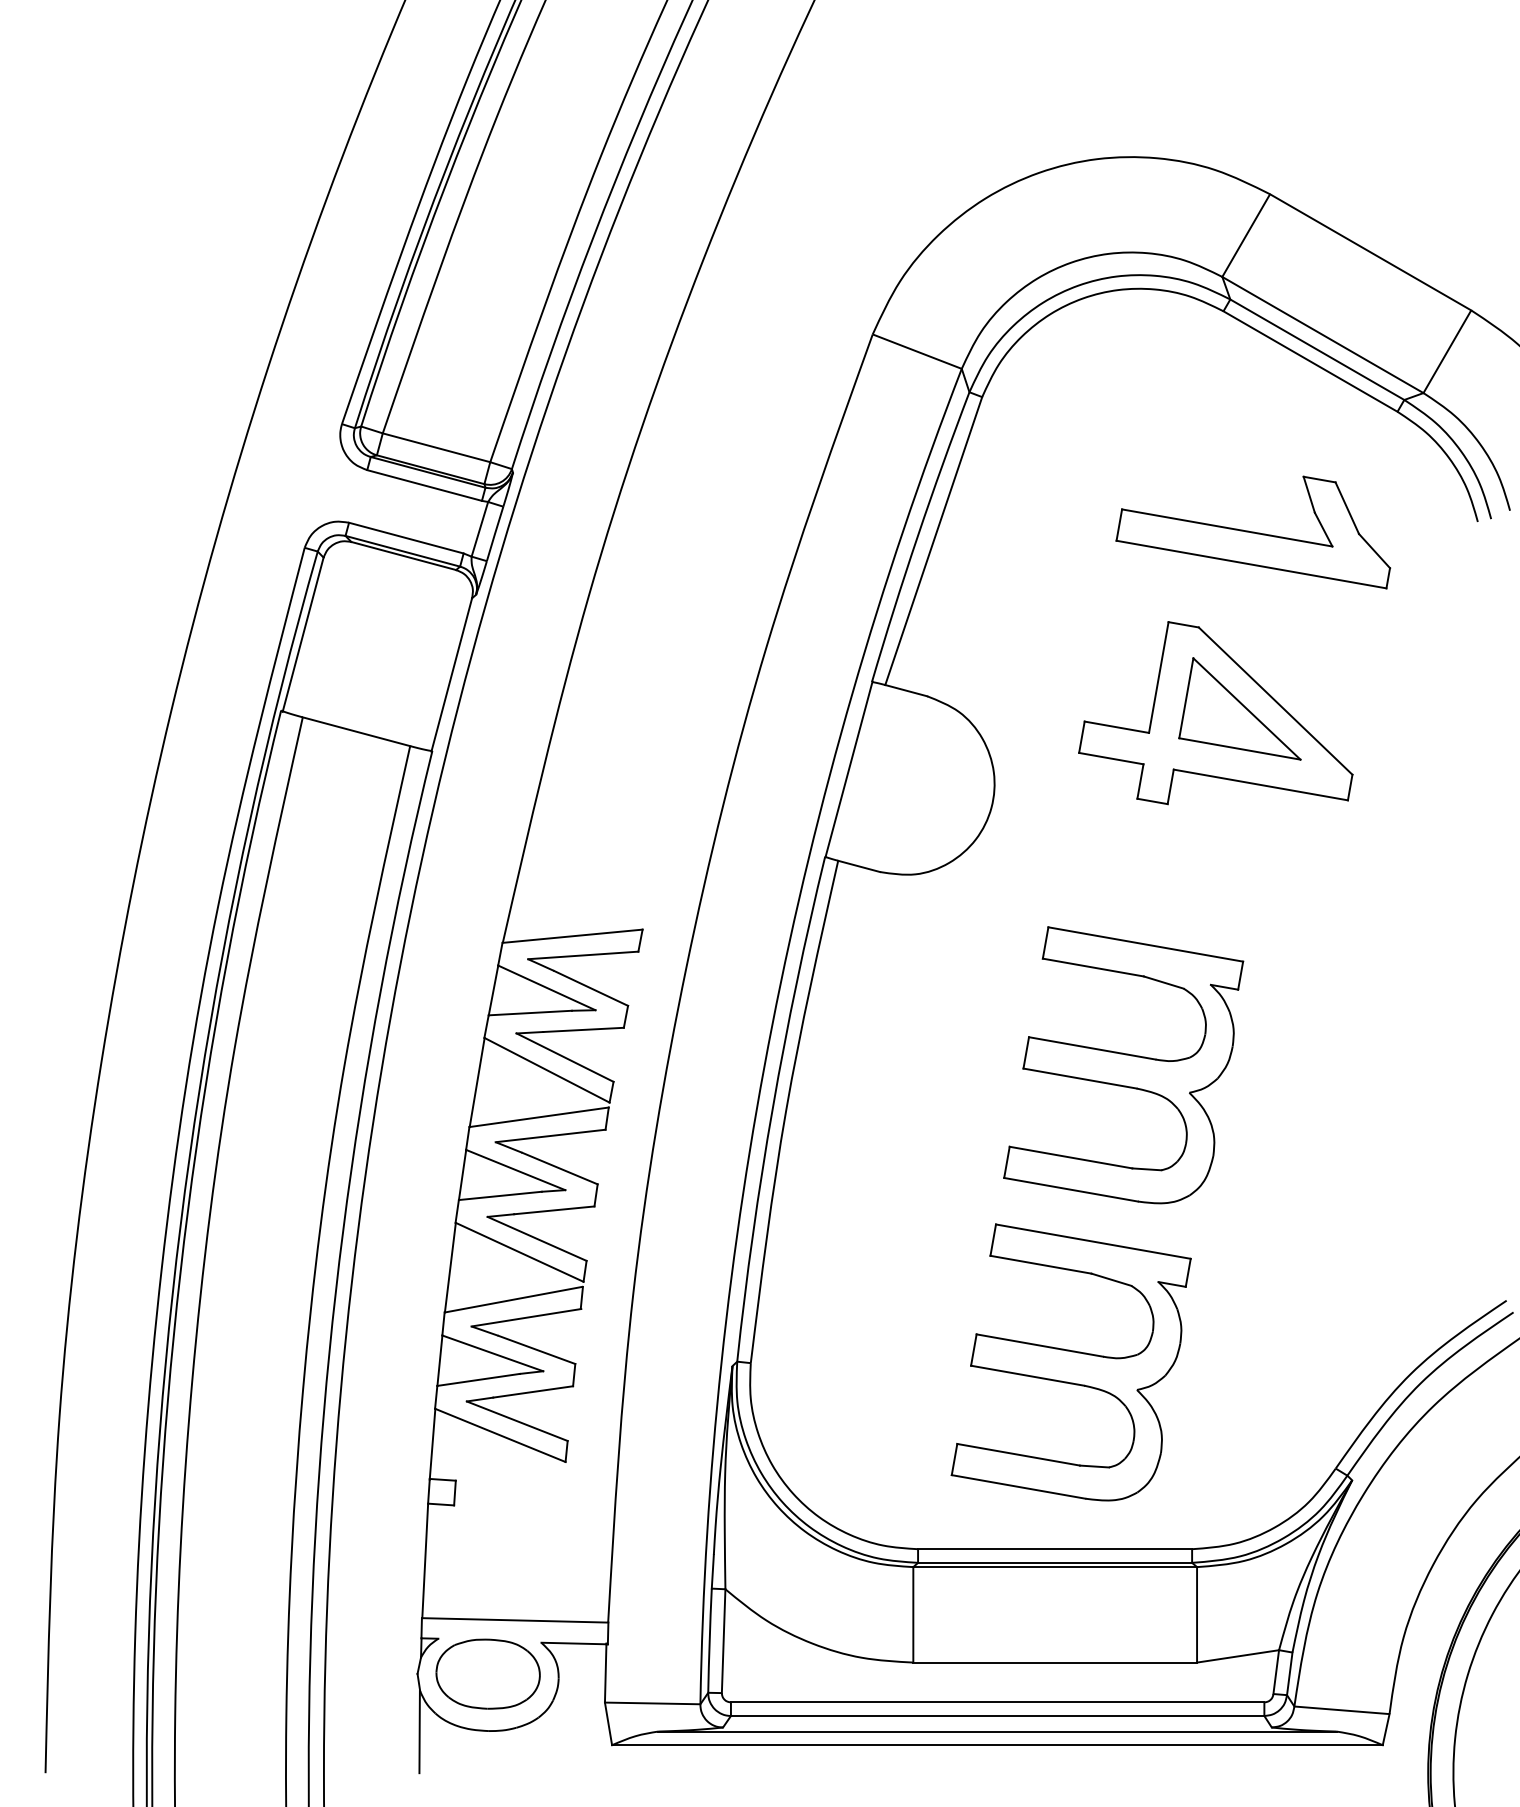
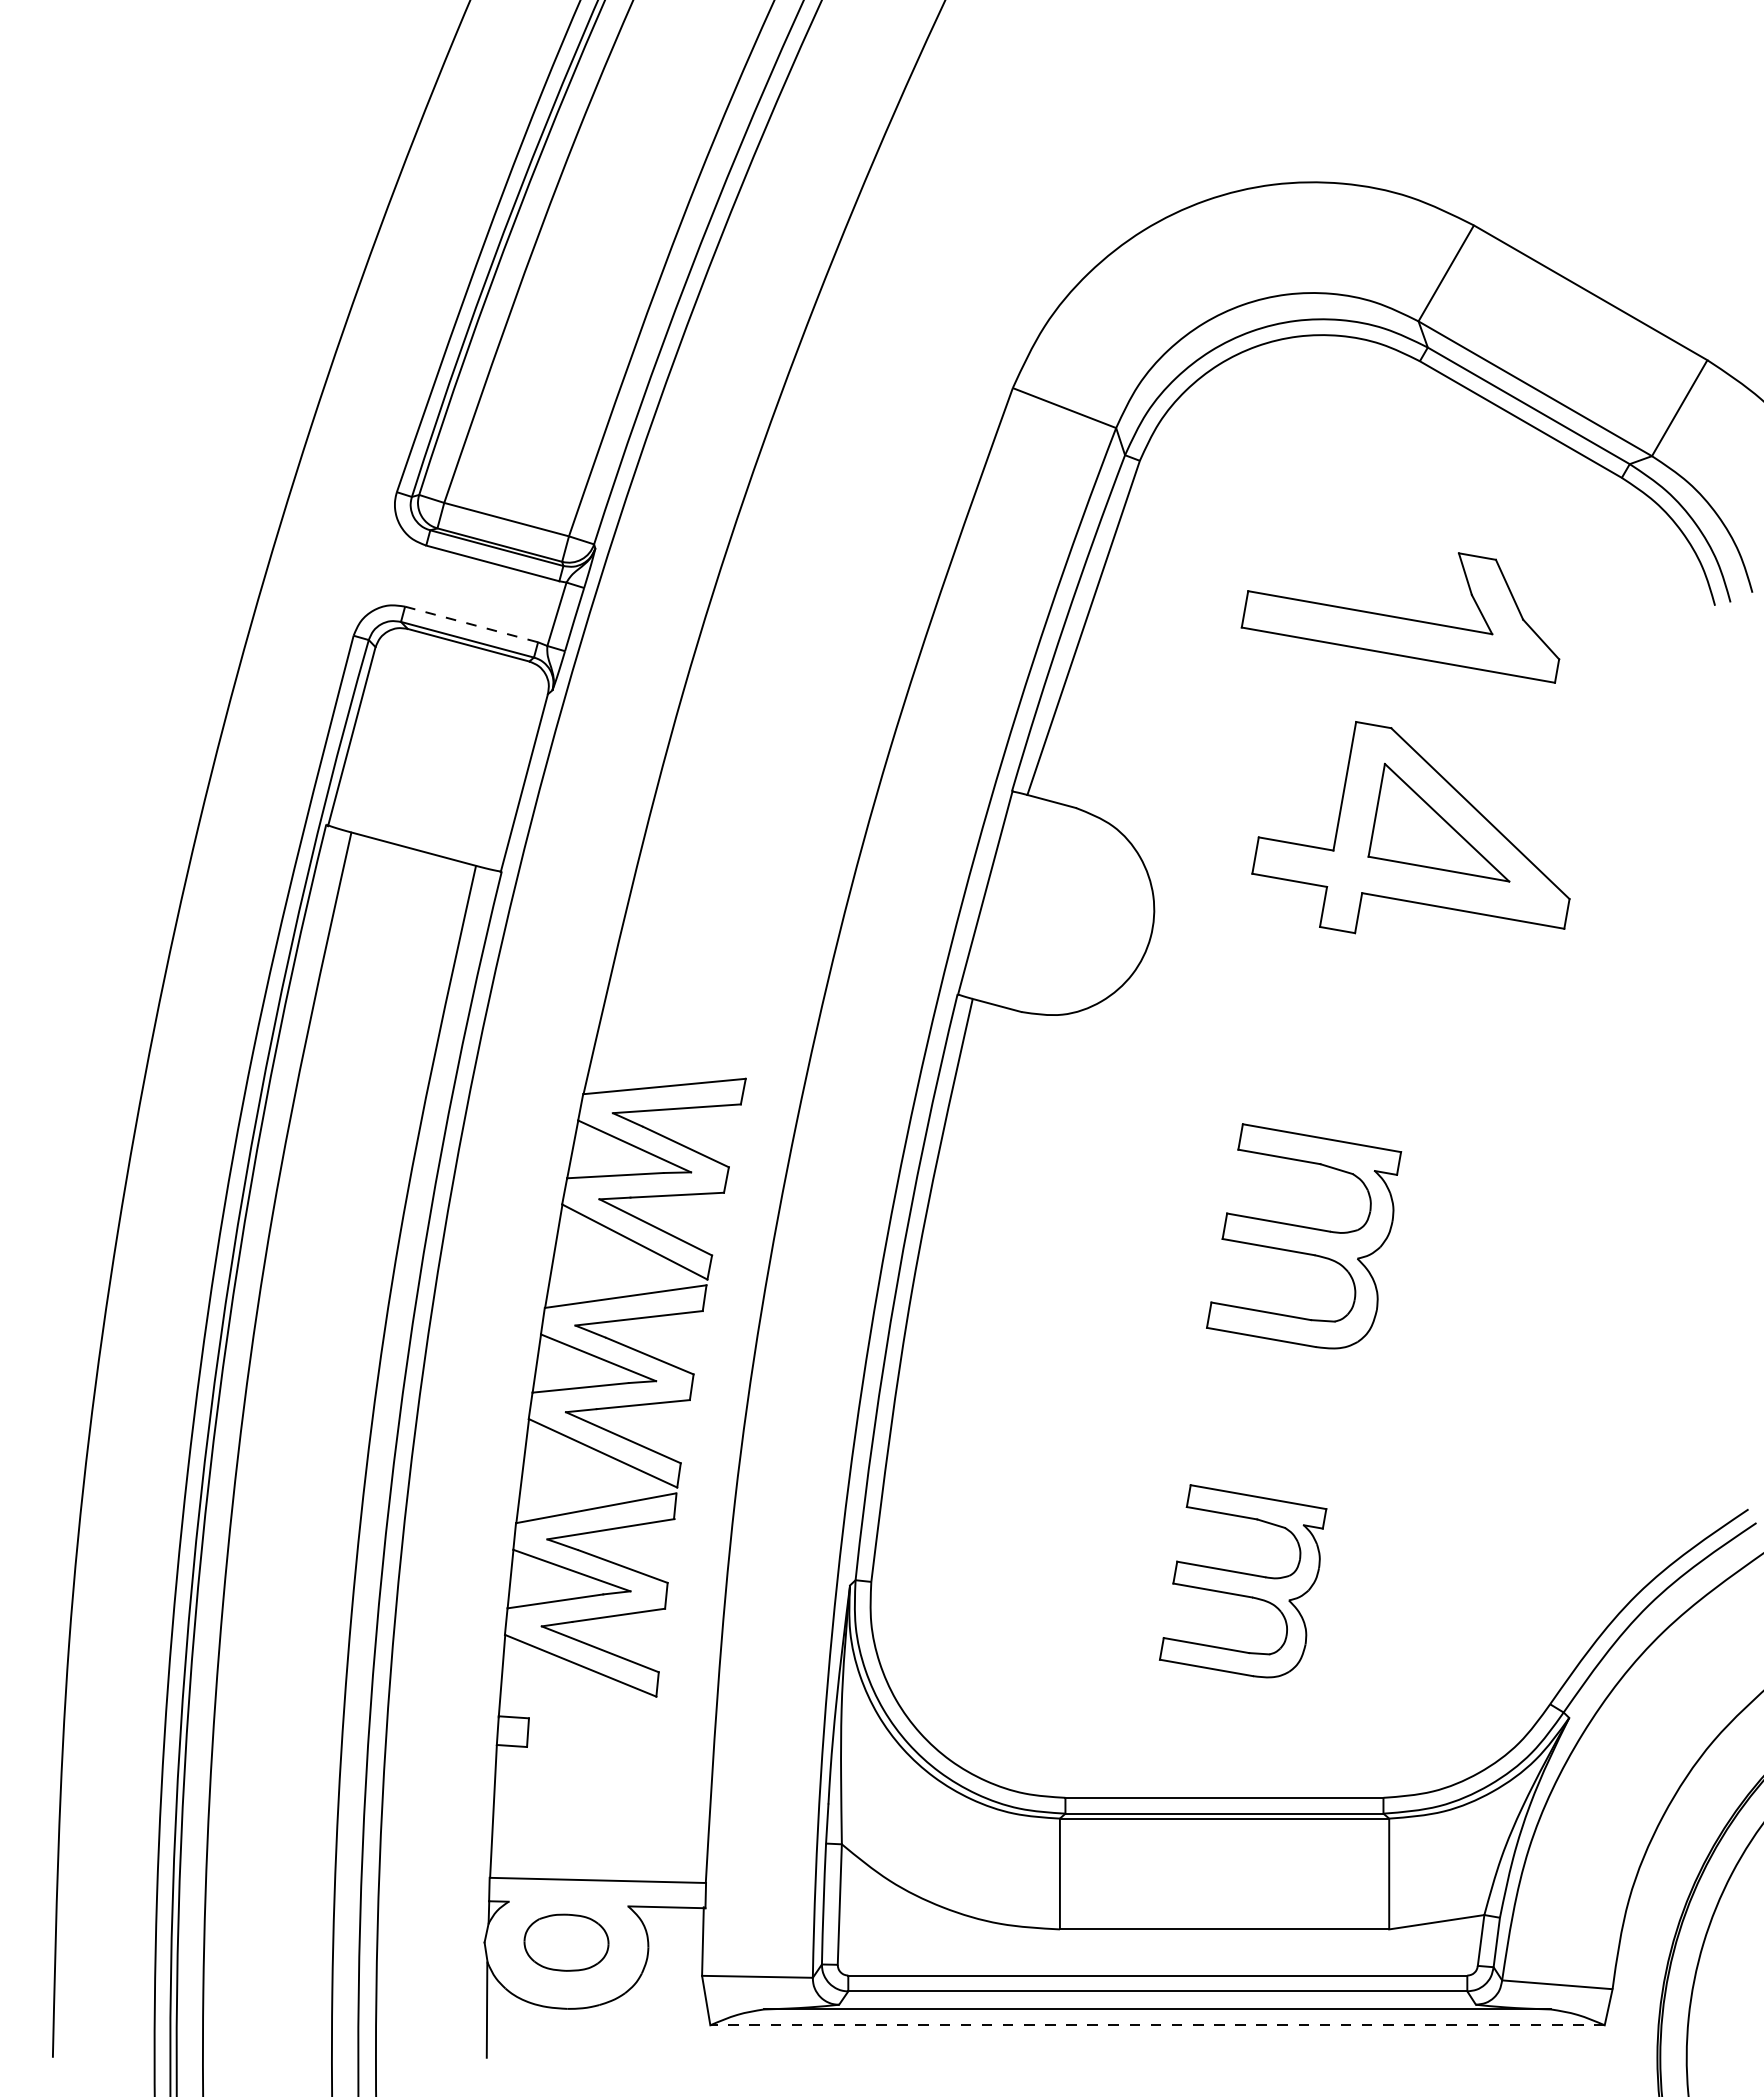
part: (1253, 532) -> (1400, 617), moved
line: (406, 538) -> (471, 624), solid -> dashed
part: (1123, 1065) -> (1303, 1236), size x0.7
part: (1070, 1362) -> (1242, 1581), size x0.6
part: (488, 1673) -> (566, 1942), size x0.7
line: (997, 1745) -> (1157, 2025), solid -> dashed

